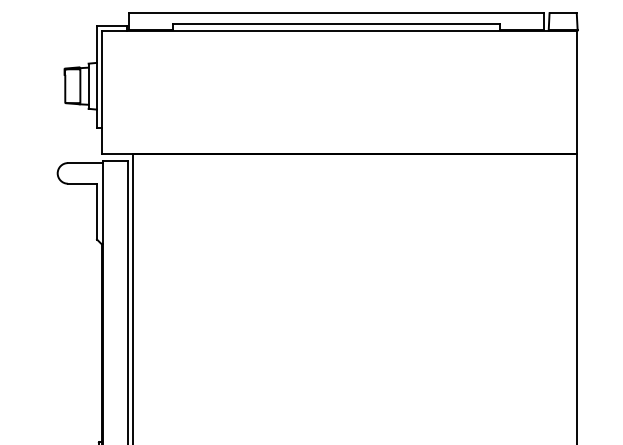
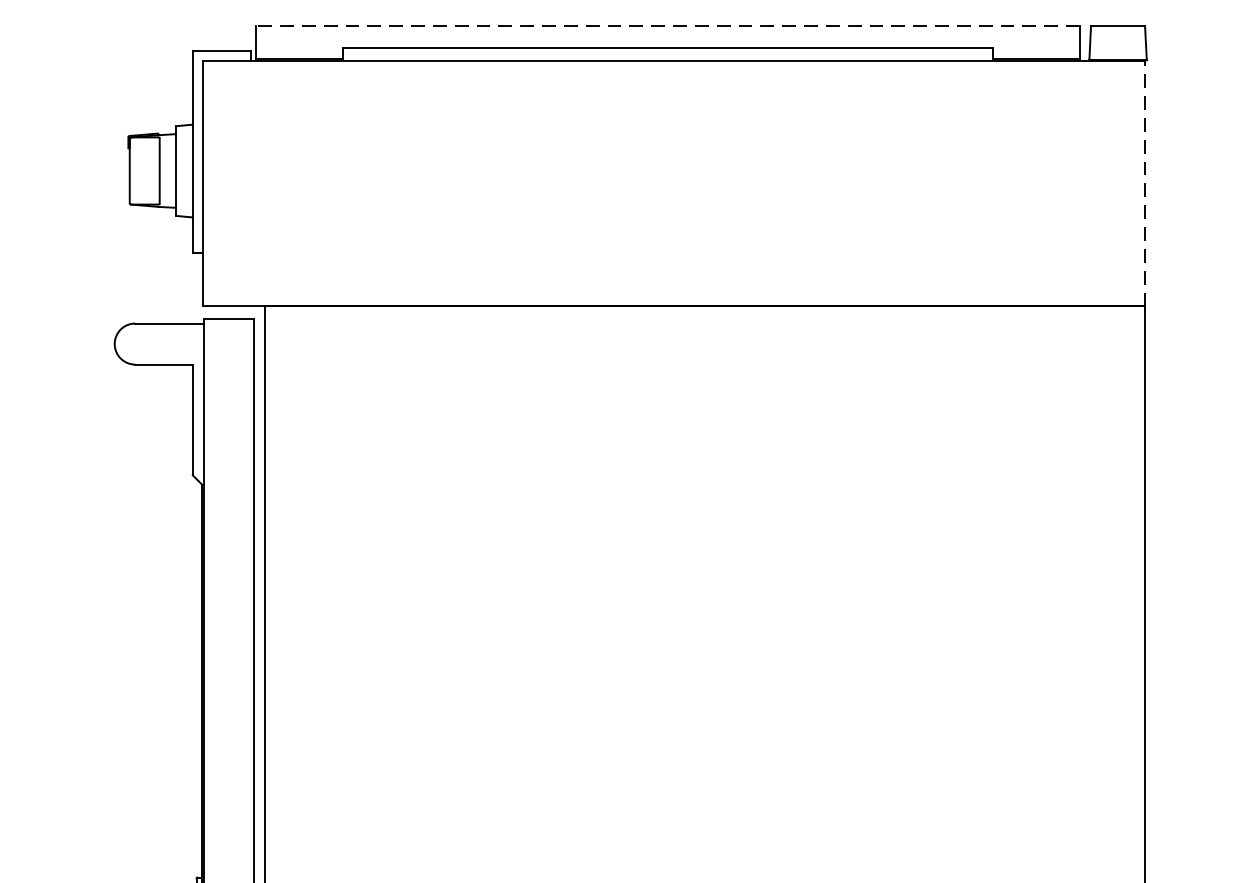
line: (336, 12) -> (668, 24), solid -> dashed
line: (576, 92) -> (1144, 183), solid -> dashed

